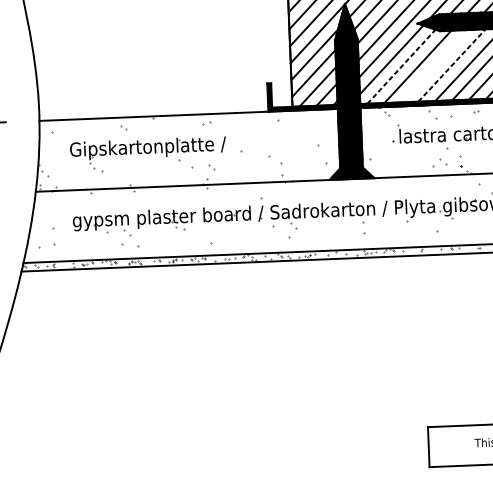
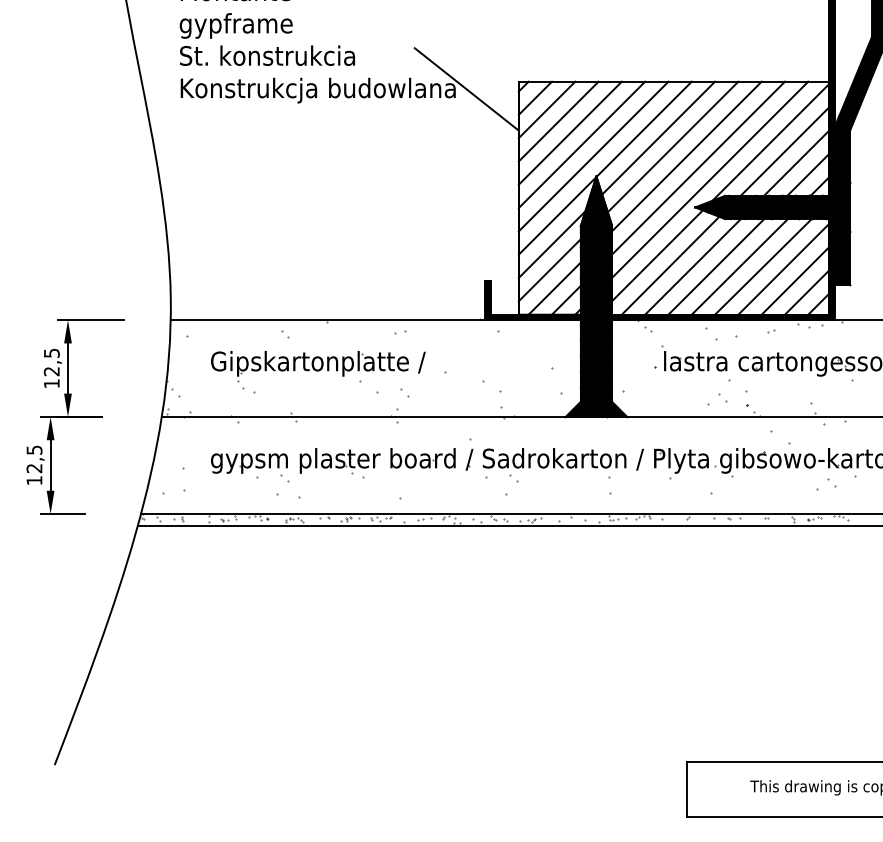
line: (434, 65) -> (716, 266), added
line: (451, 65) -> (739, 266), dashed -> solid
line: (401, 66) -> (670, 265), dashed -> solid

